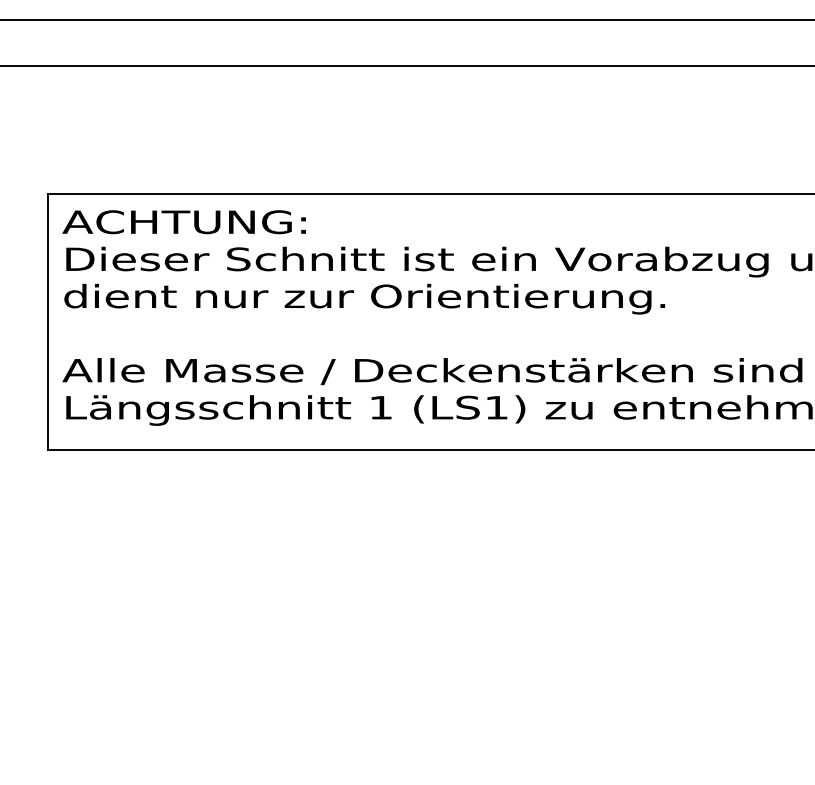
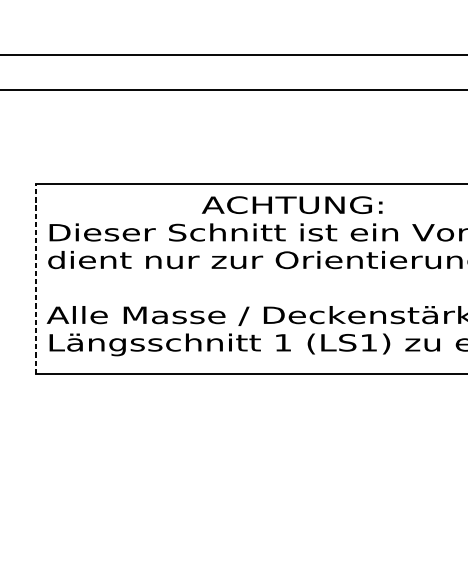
text: (183, 222) -> (291, 205), moved
line: (47, 321) -> (35, 278), solid -> dashed

